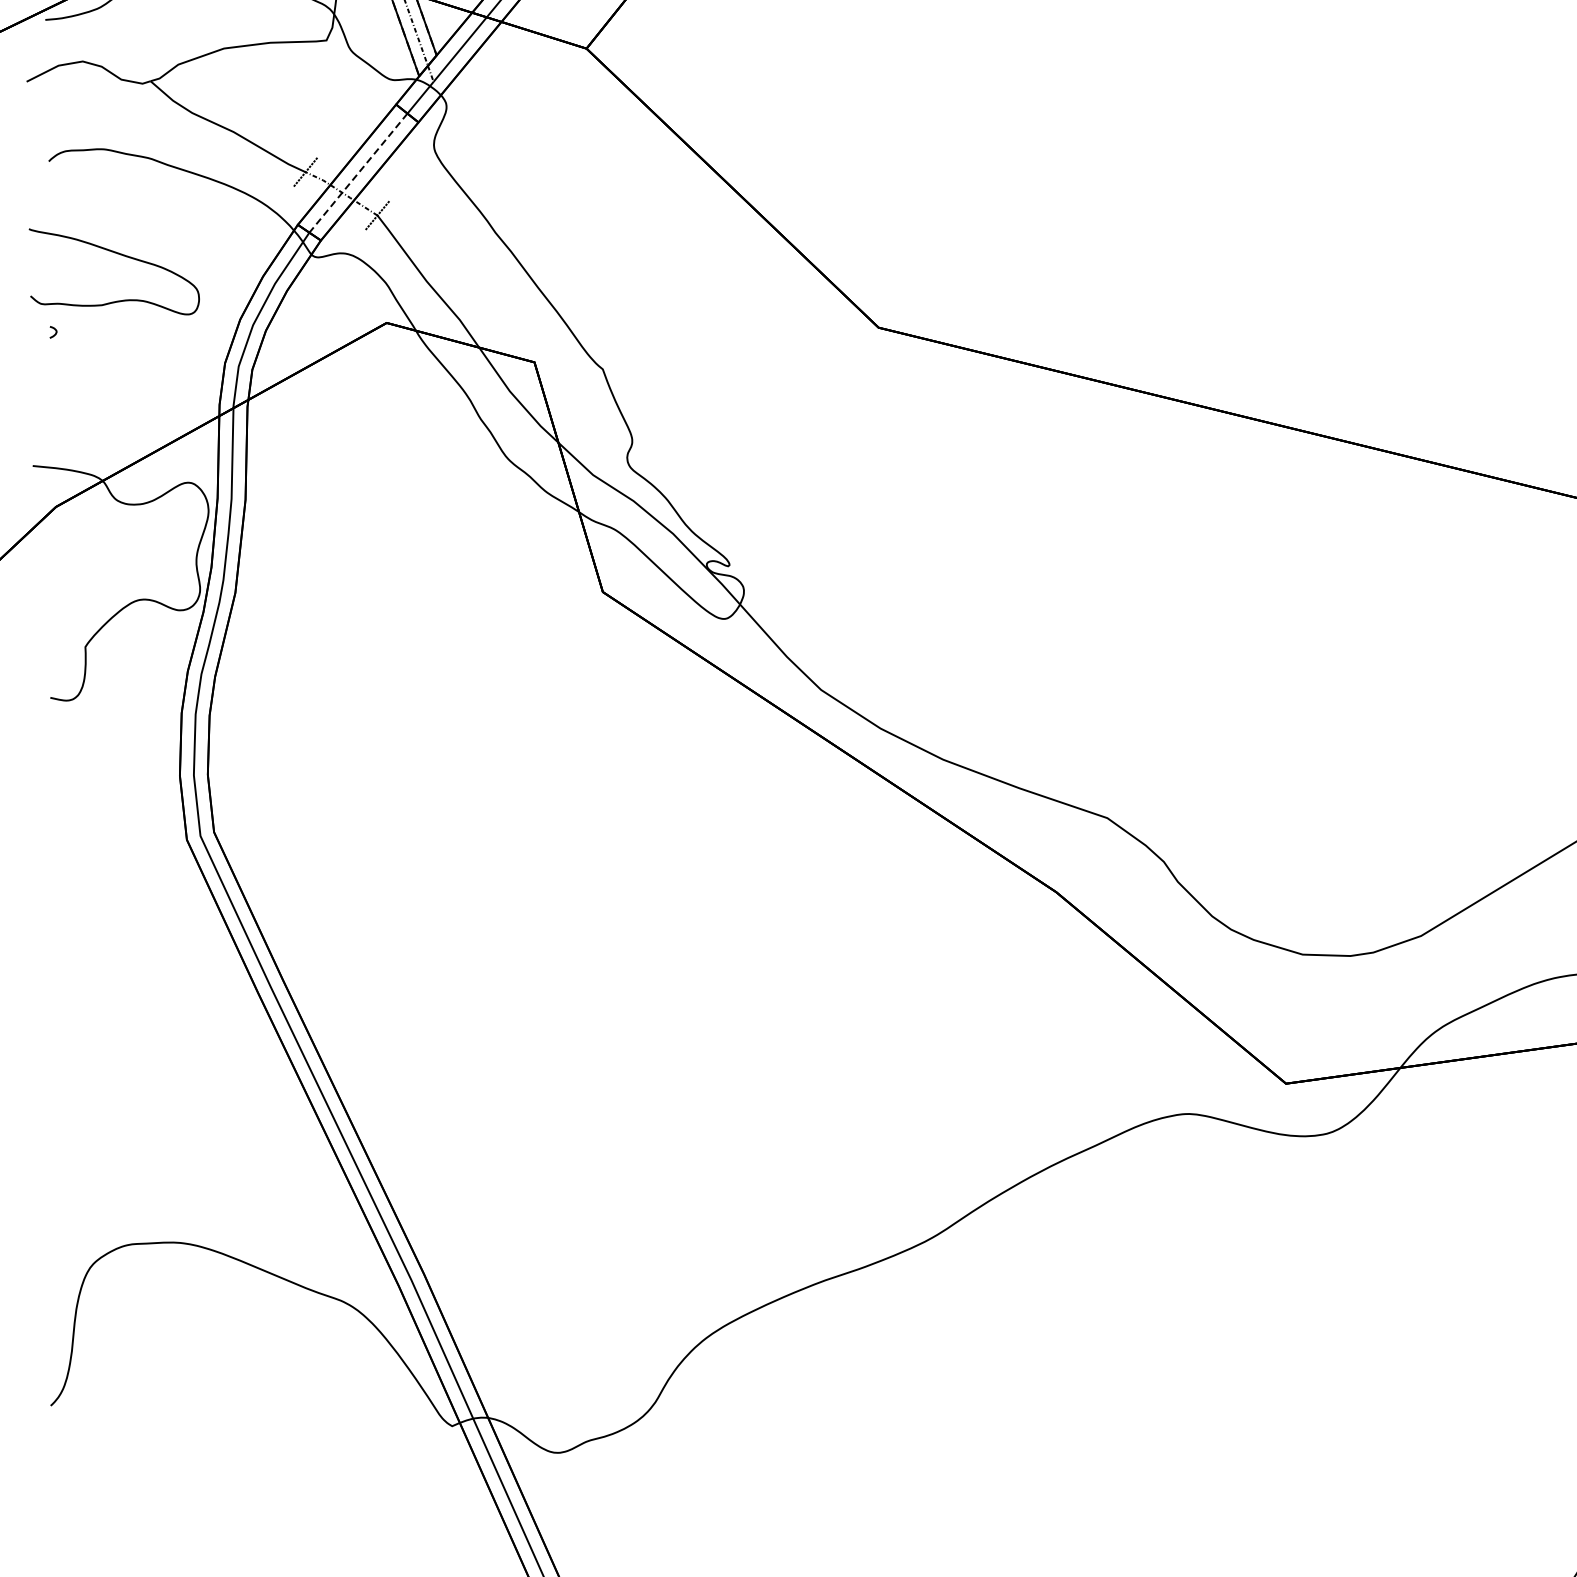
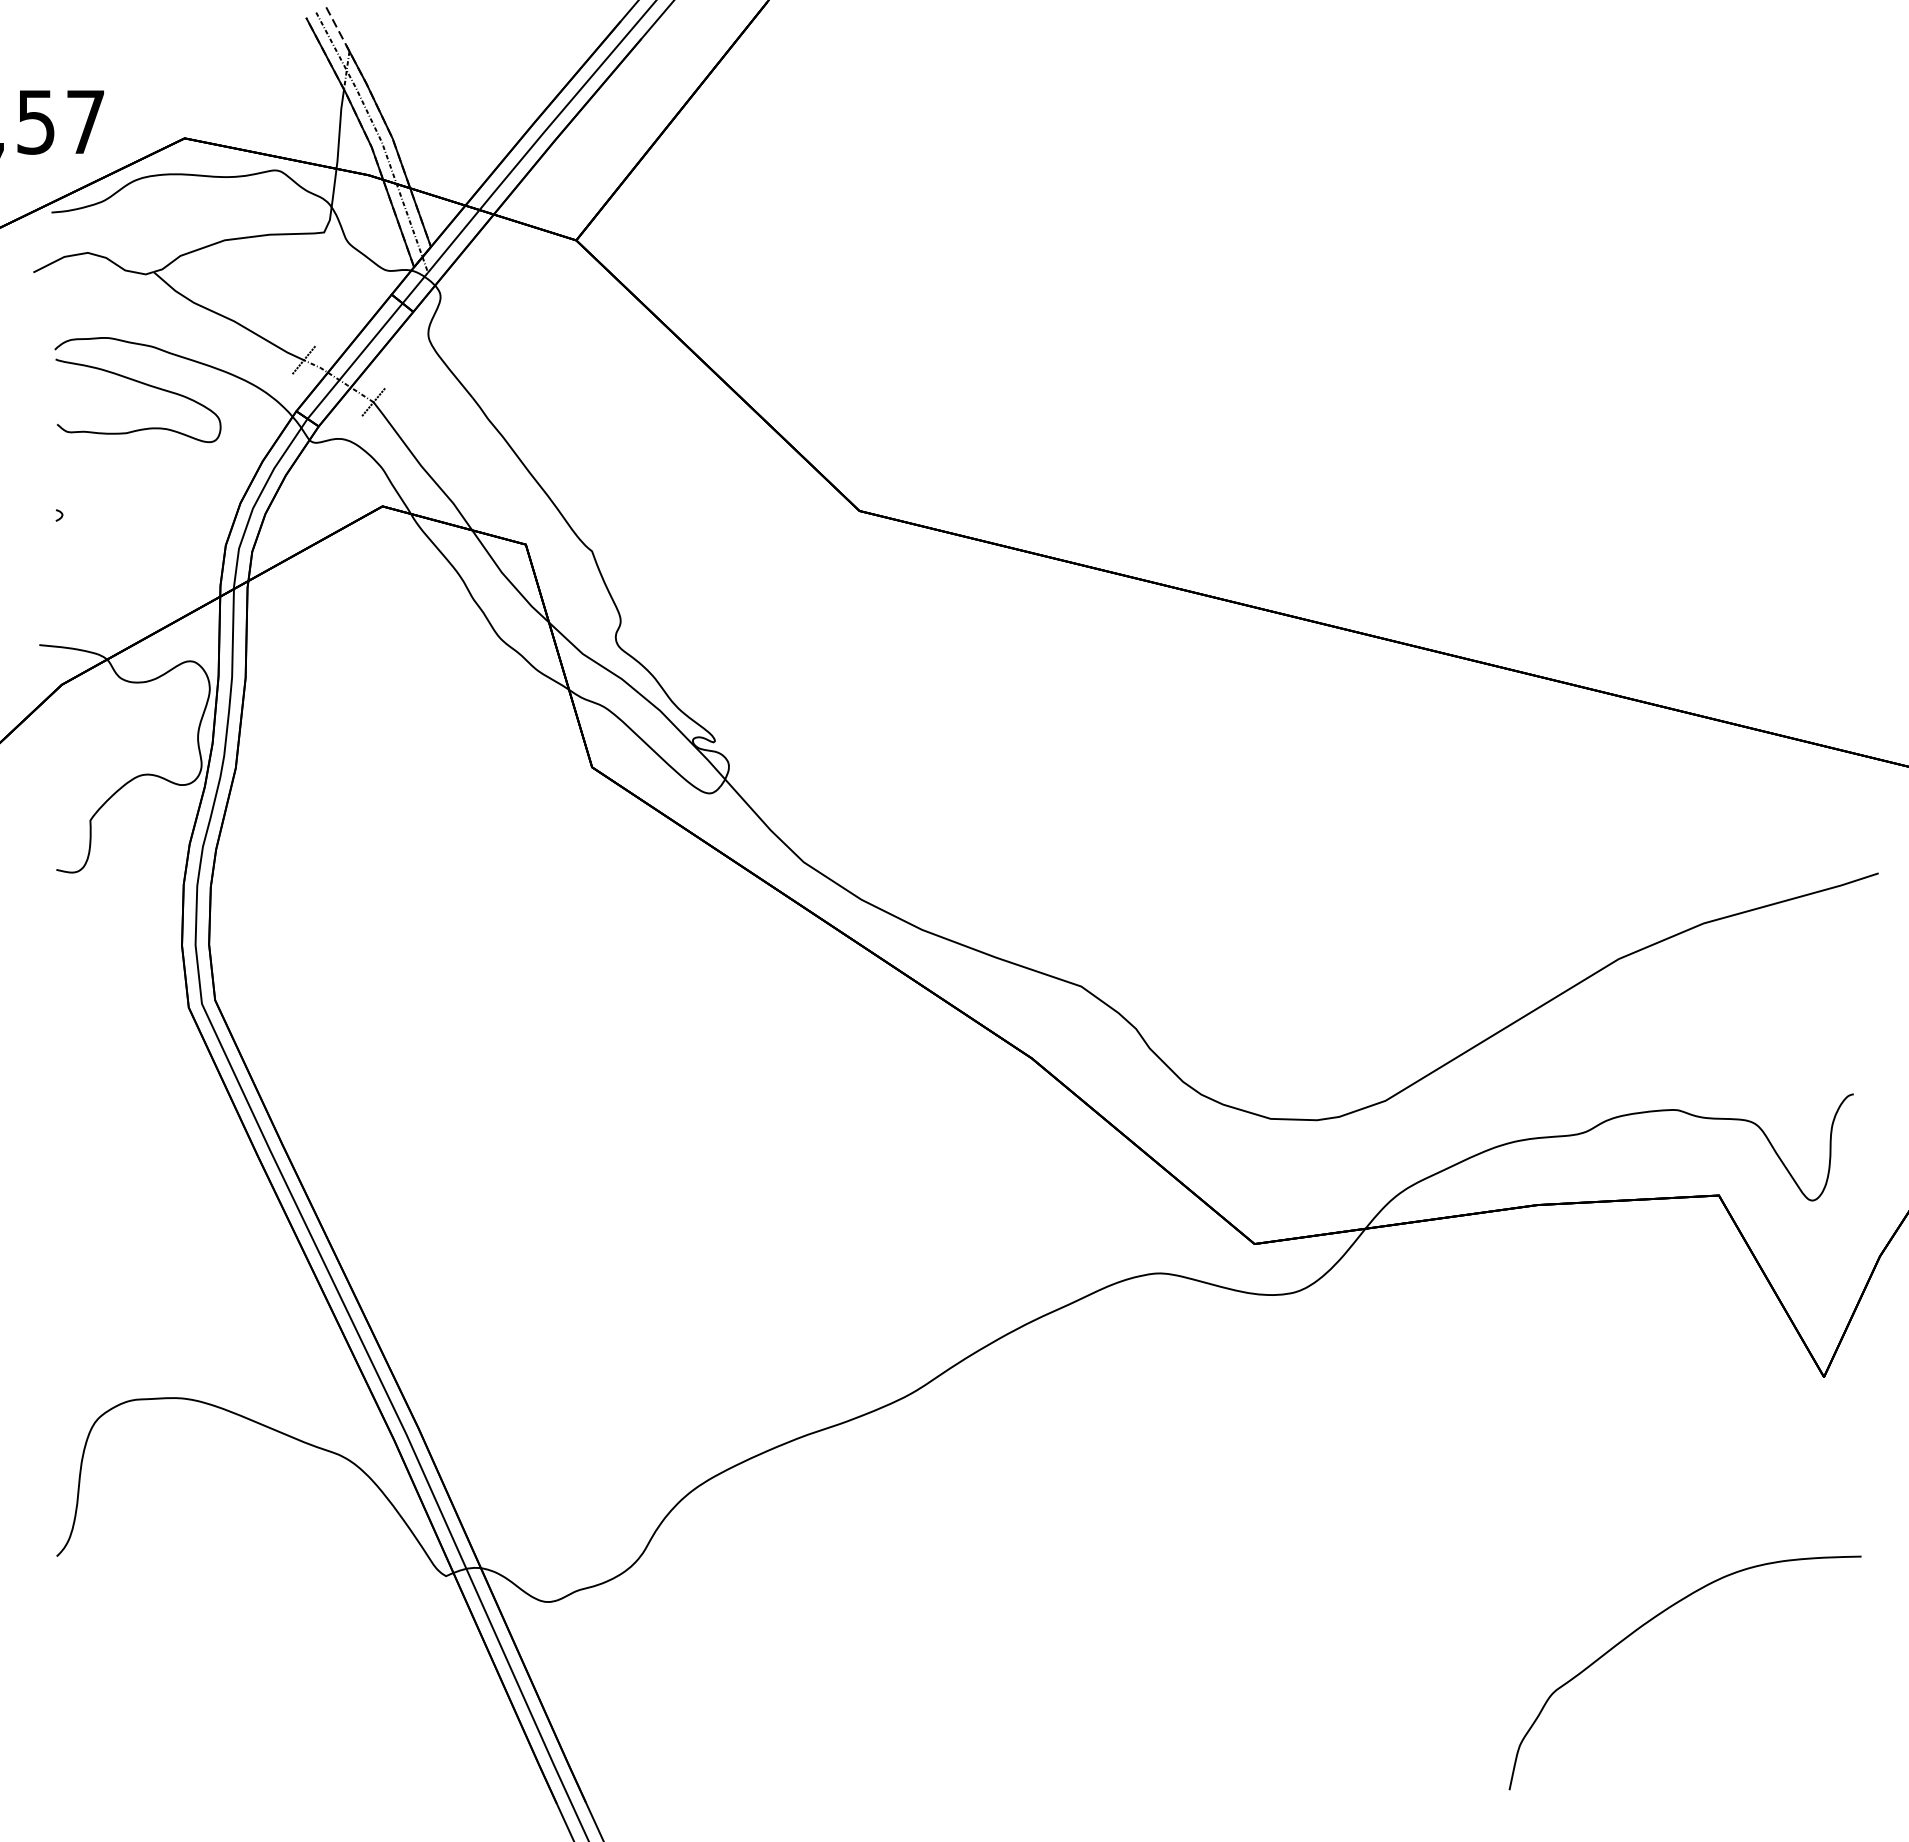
line: (358, 173) -> (355, 361), dashed -> solid
curve: (121, 256) -> (145, 385), moved

